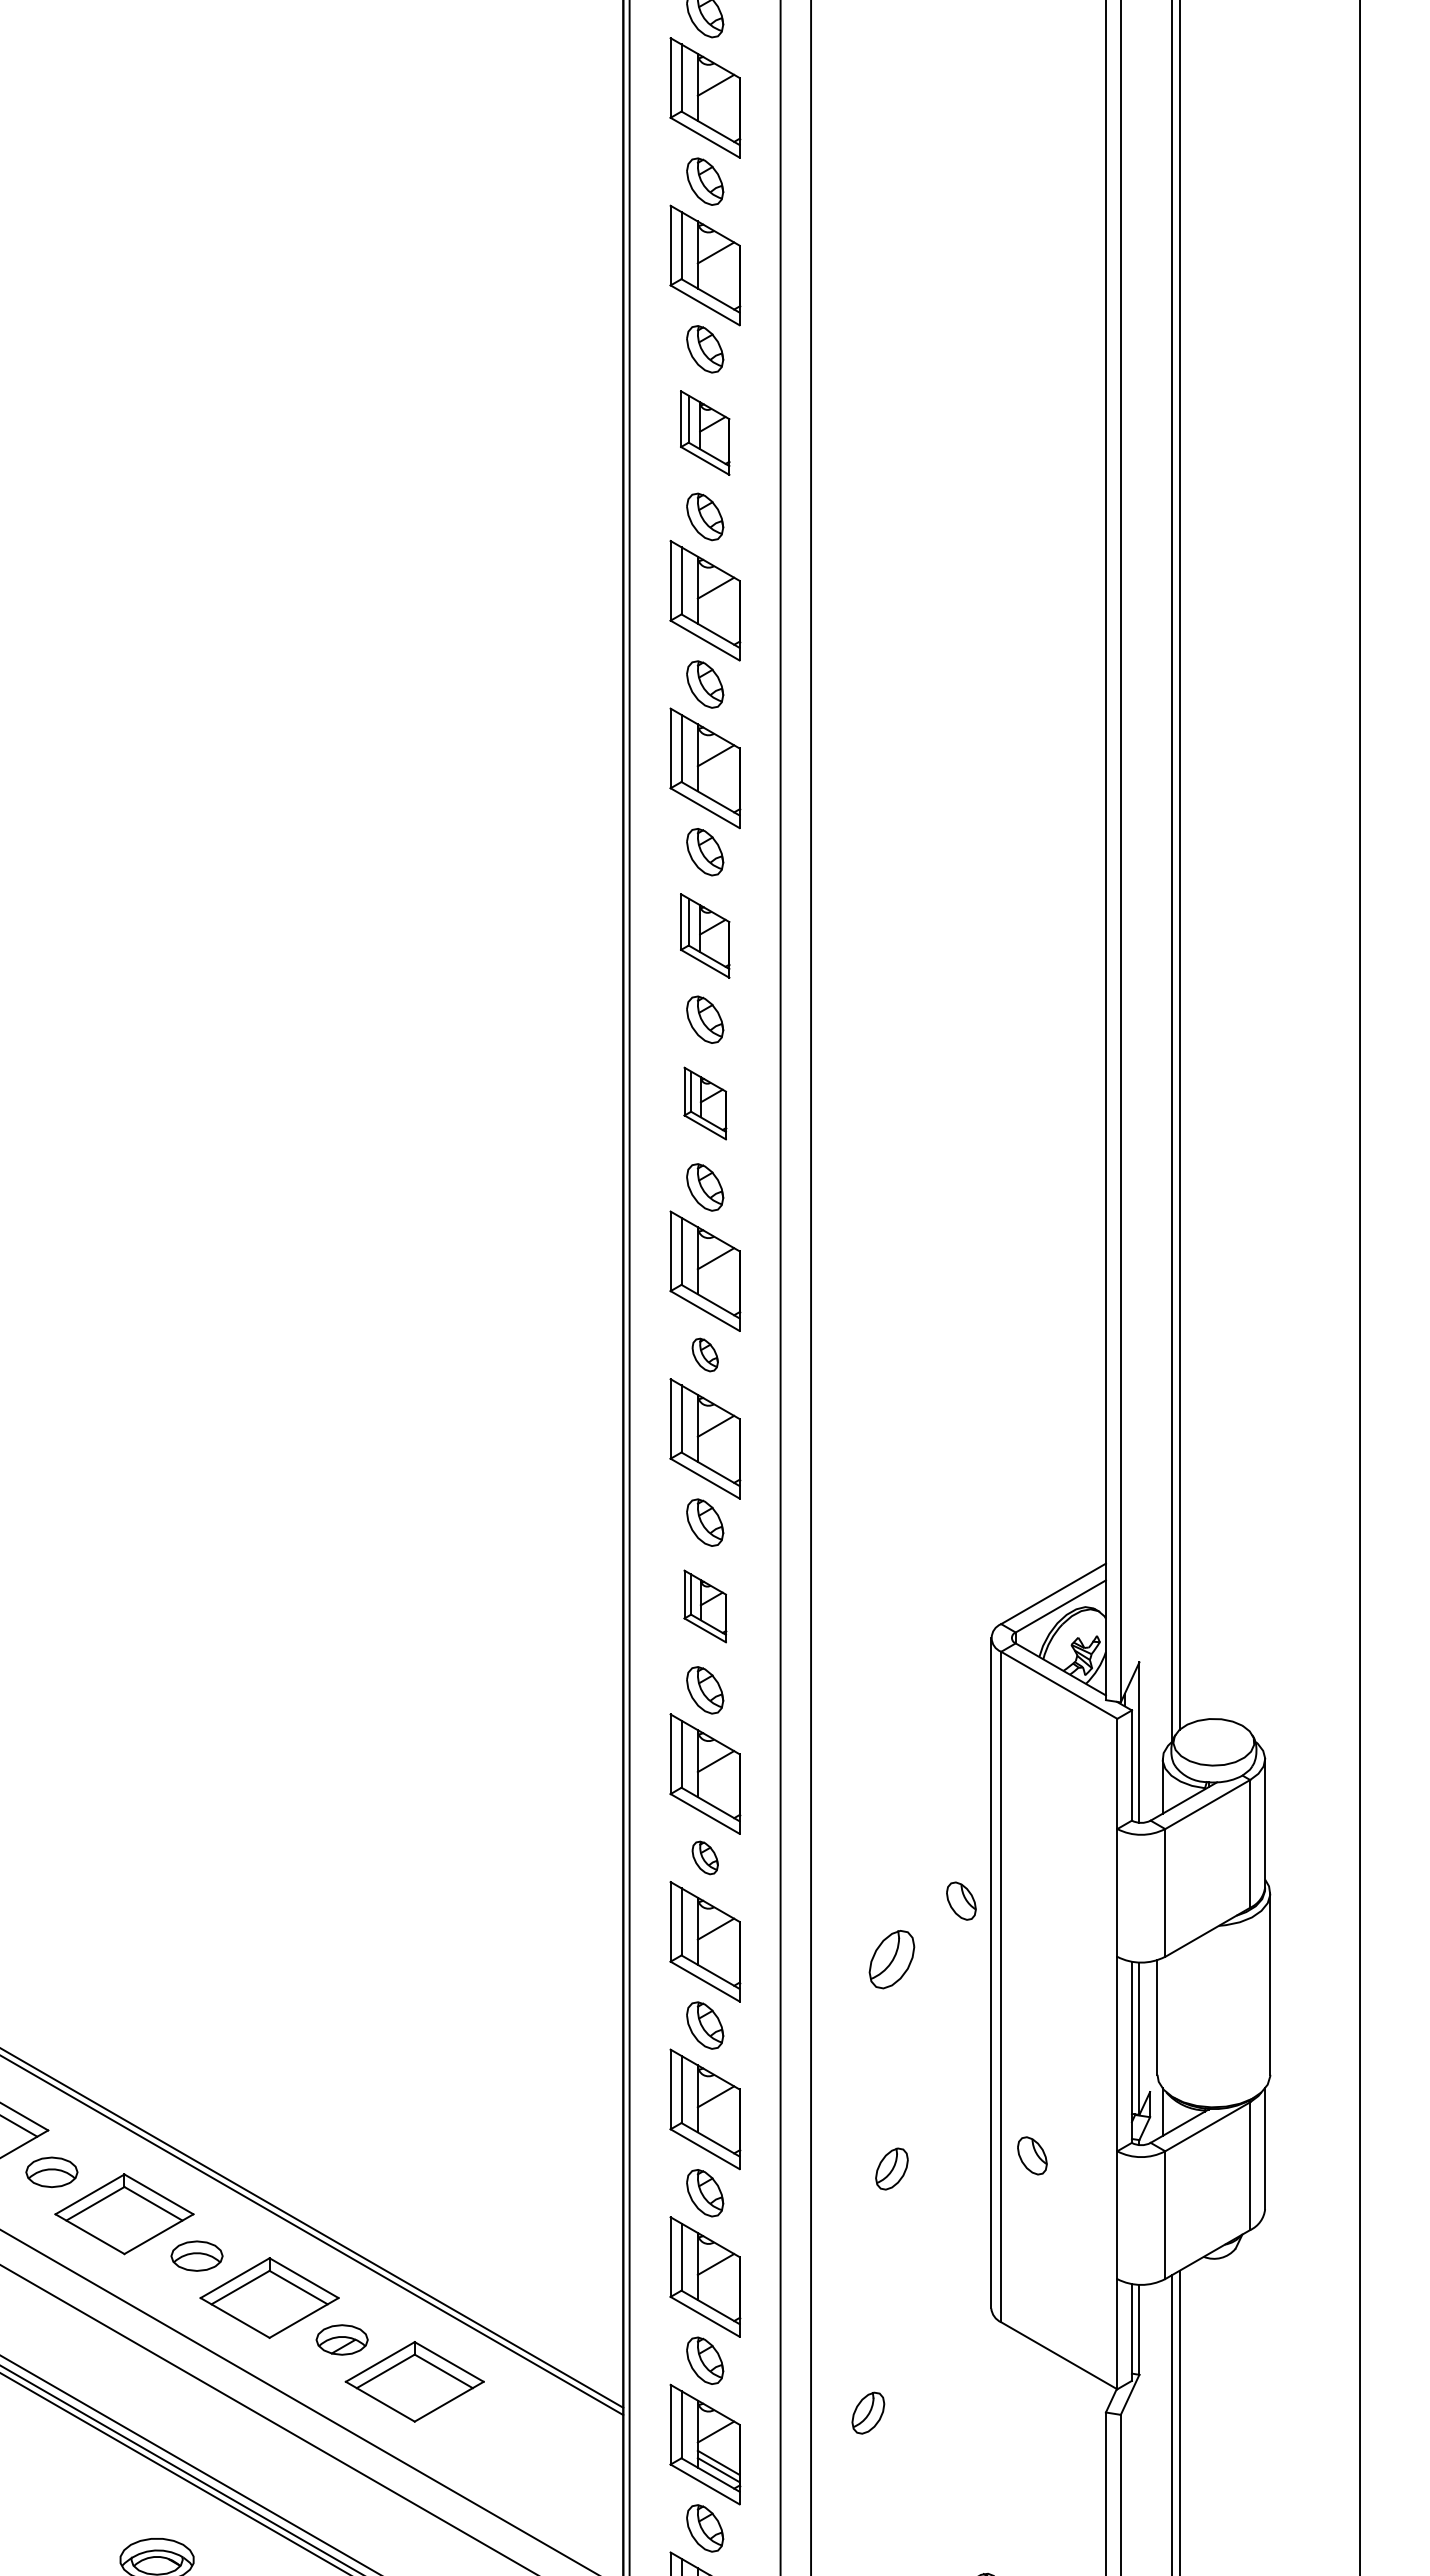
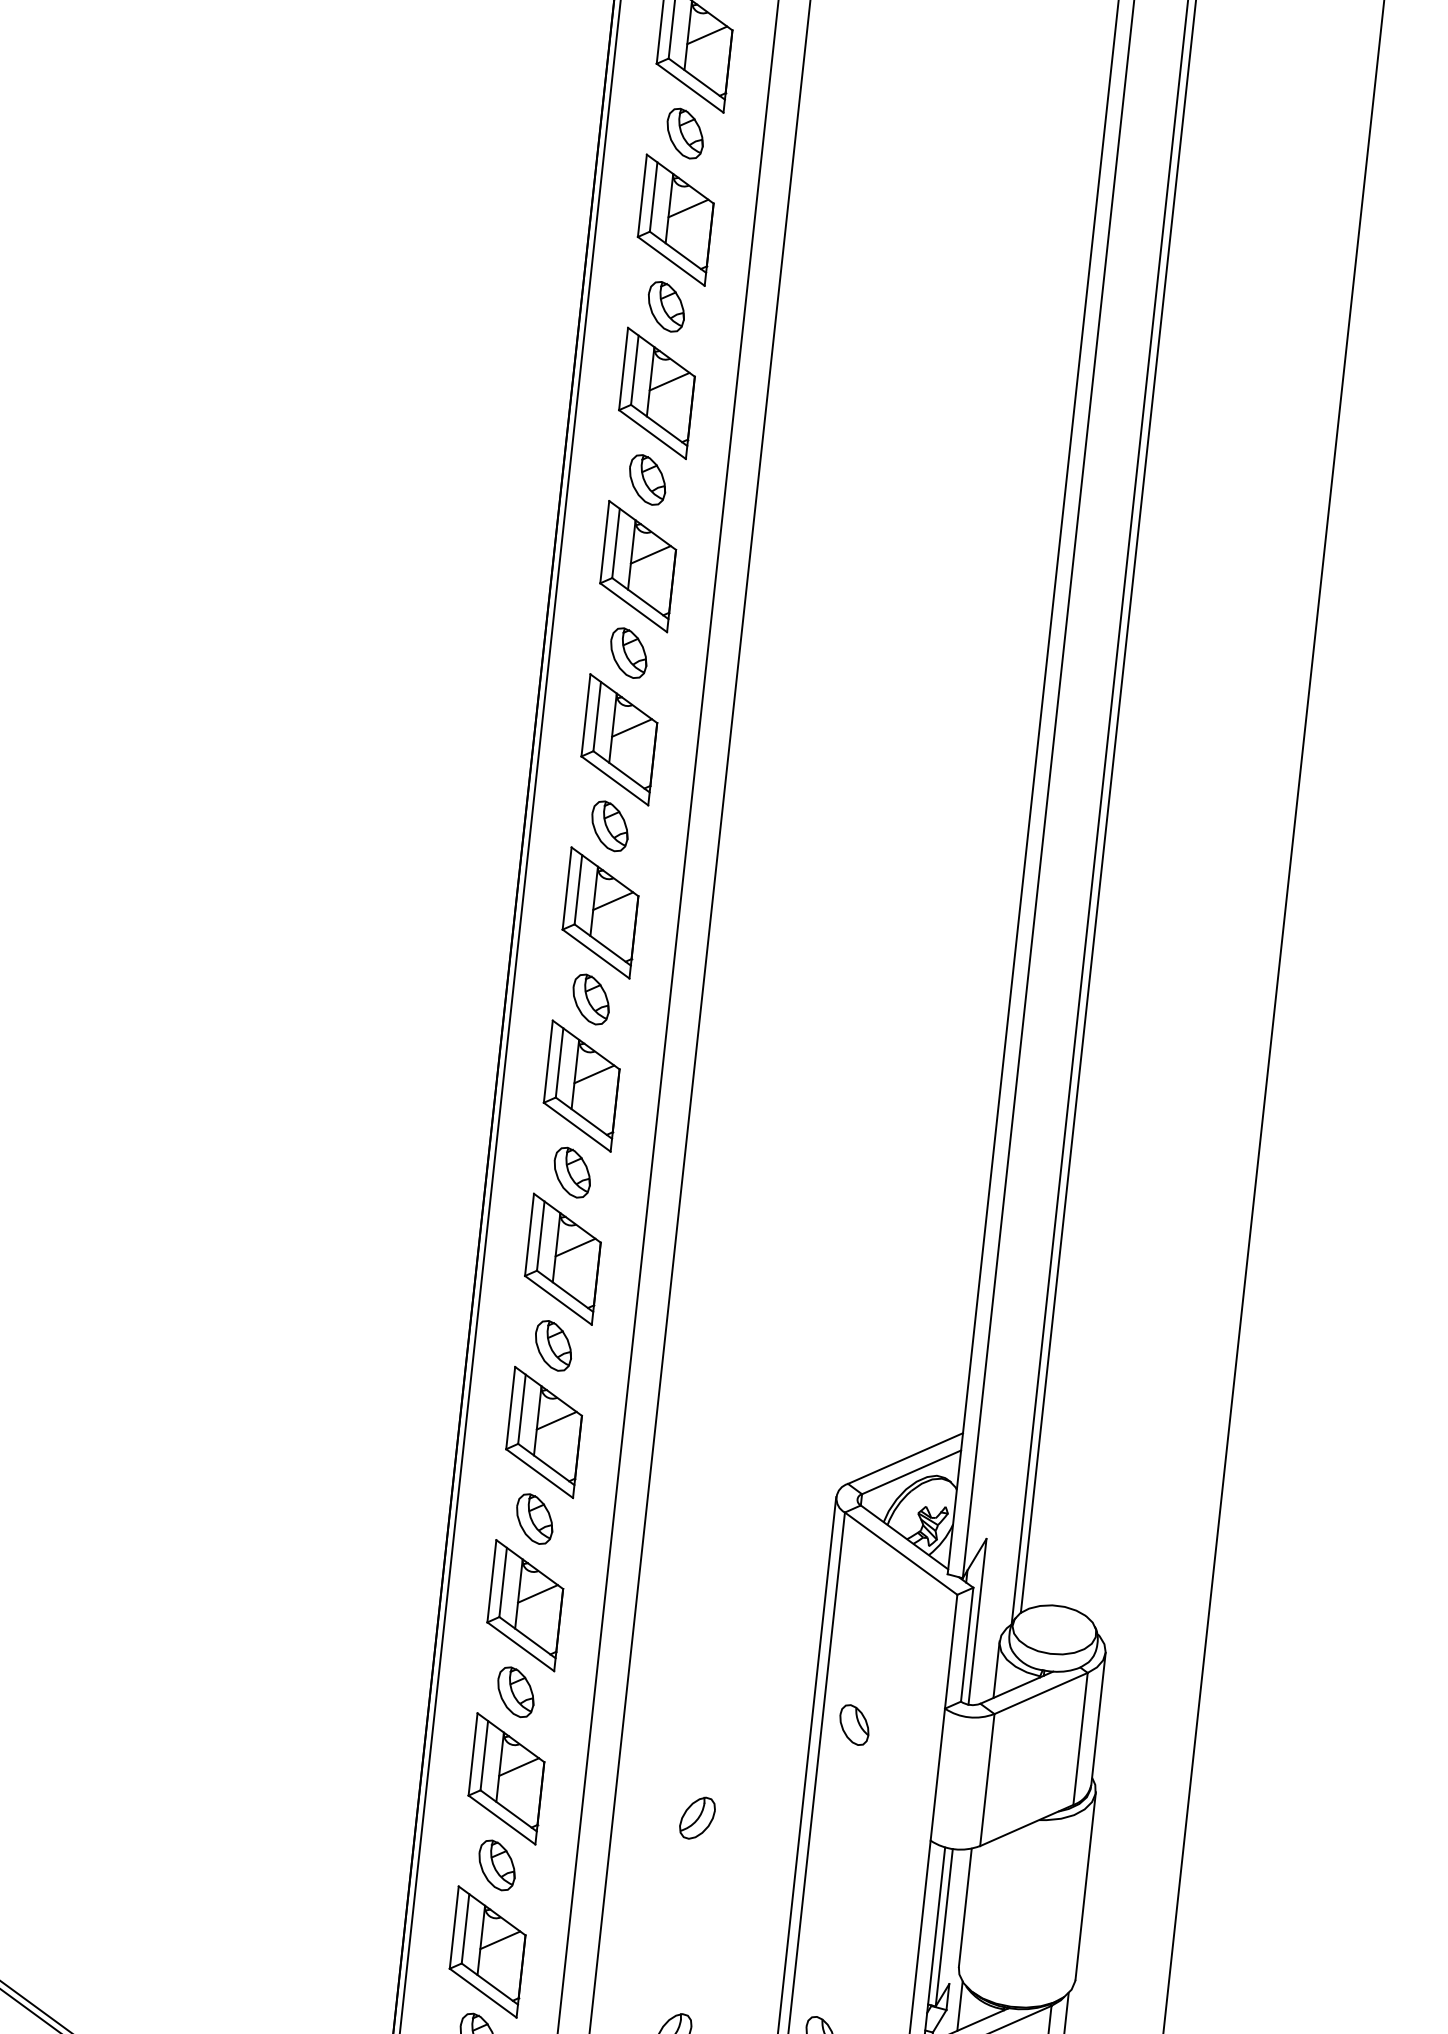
part: (705, 432) -> (676, 219), size x1.43
part: (705, 935) -> (619, 739), size x1.43
part: (705, 1103) -> (600, 912), size x1.67
part: (705, 1354) -> (572, 1172), size x1.43
part: (705, 1606) -> (544, 1432), size x1.67
part: (705, 1857) -> (516, 1691), size x1.43
part: (961, 1900) -> (854, 1724), moved
part: (891, 1959) -> (697, 1818), size x0.71

